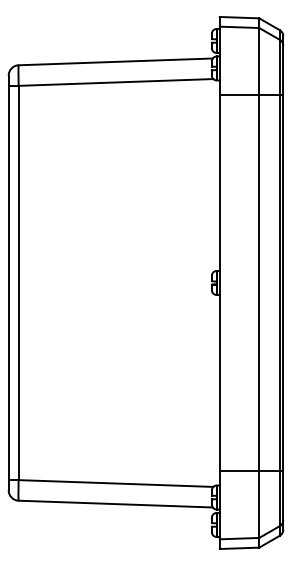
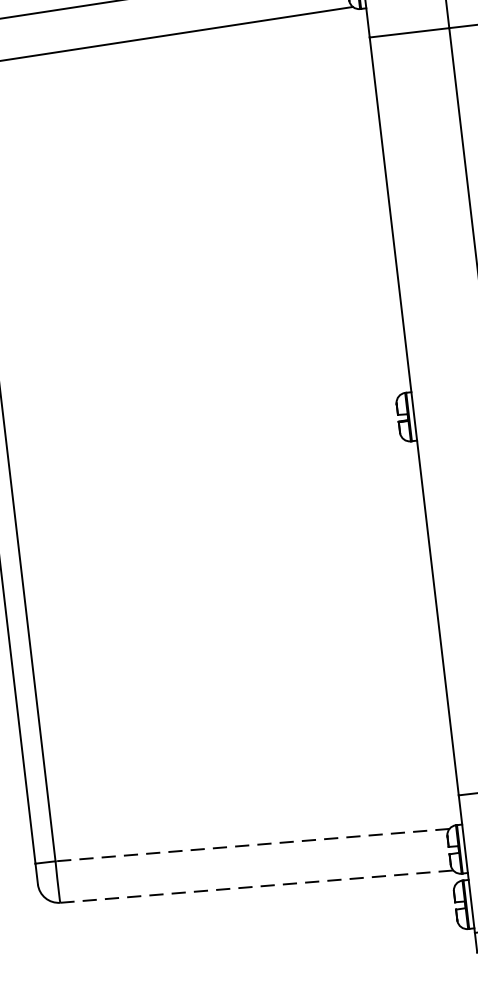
line: (115, 483) -> (251, 845), solid -> dashed
line: (116, 504) -> (258, 887), solid -> dashed

